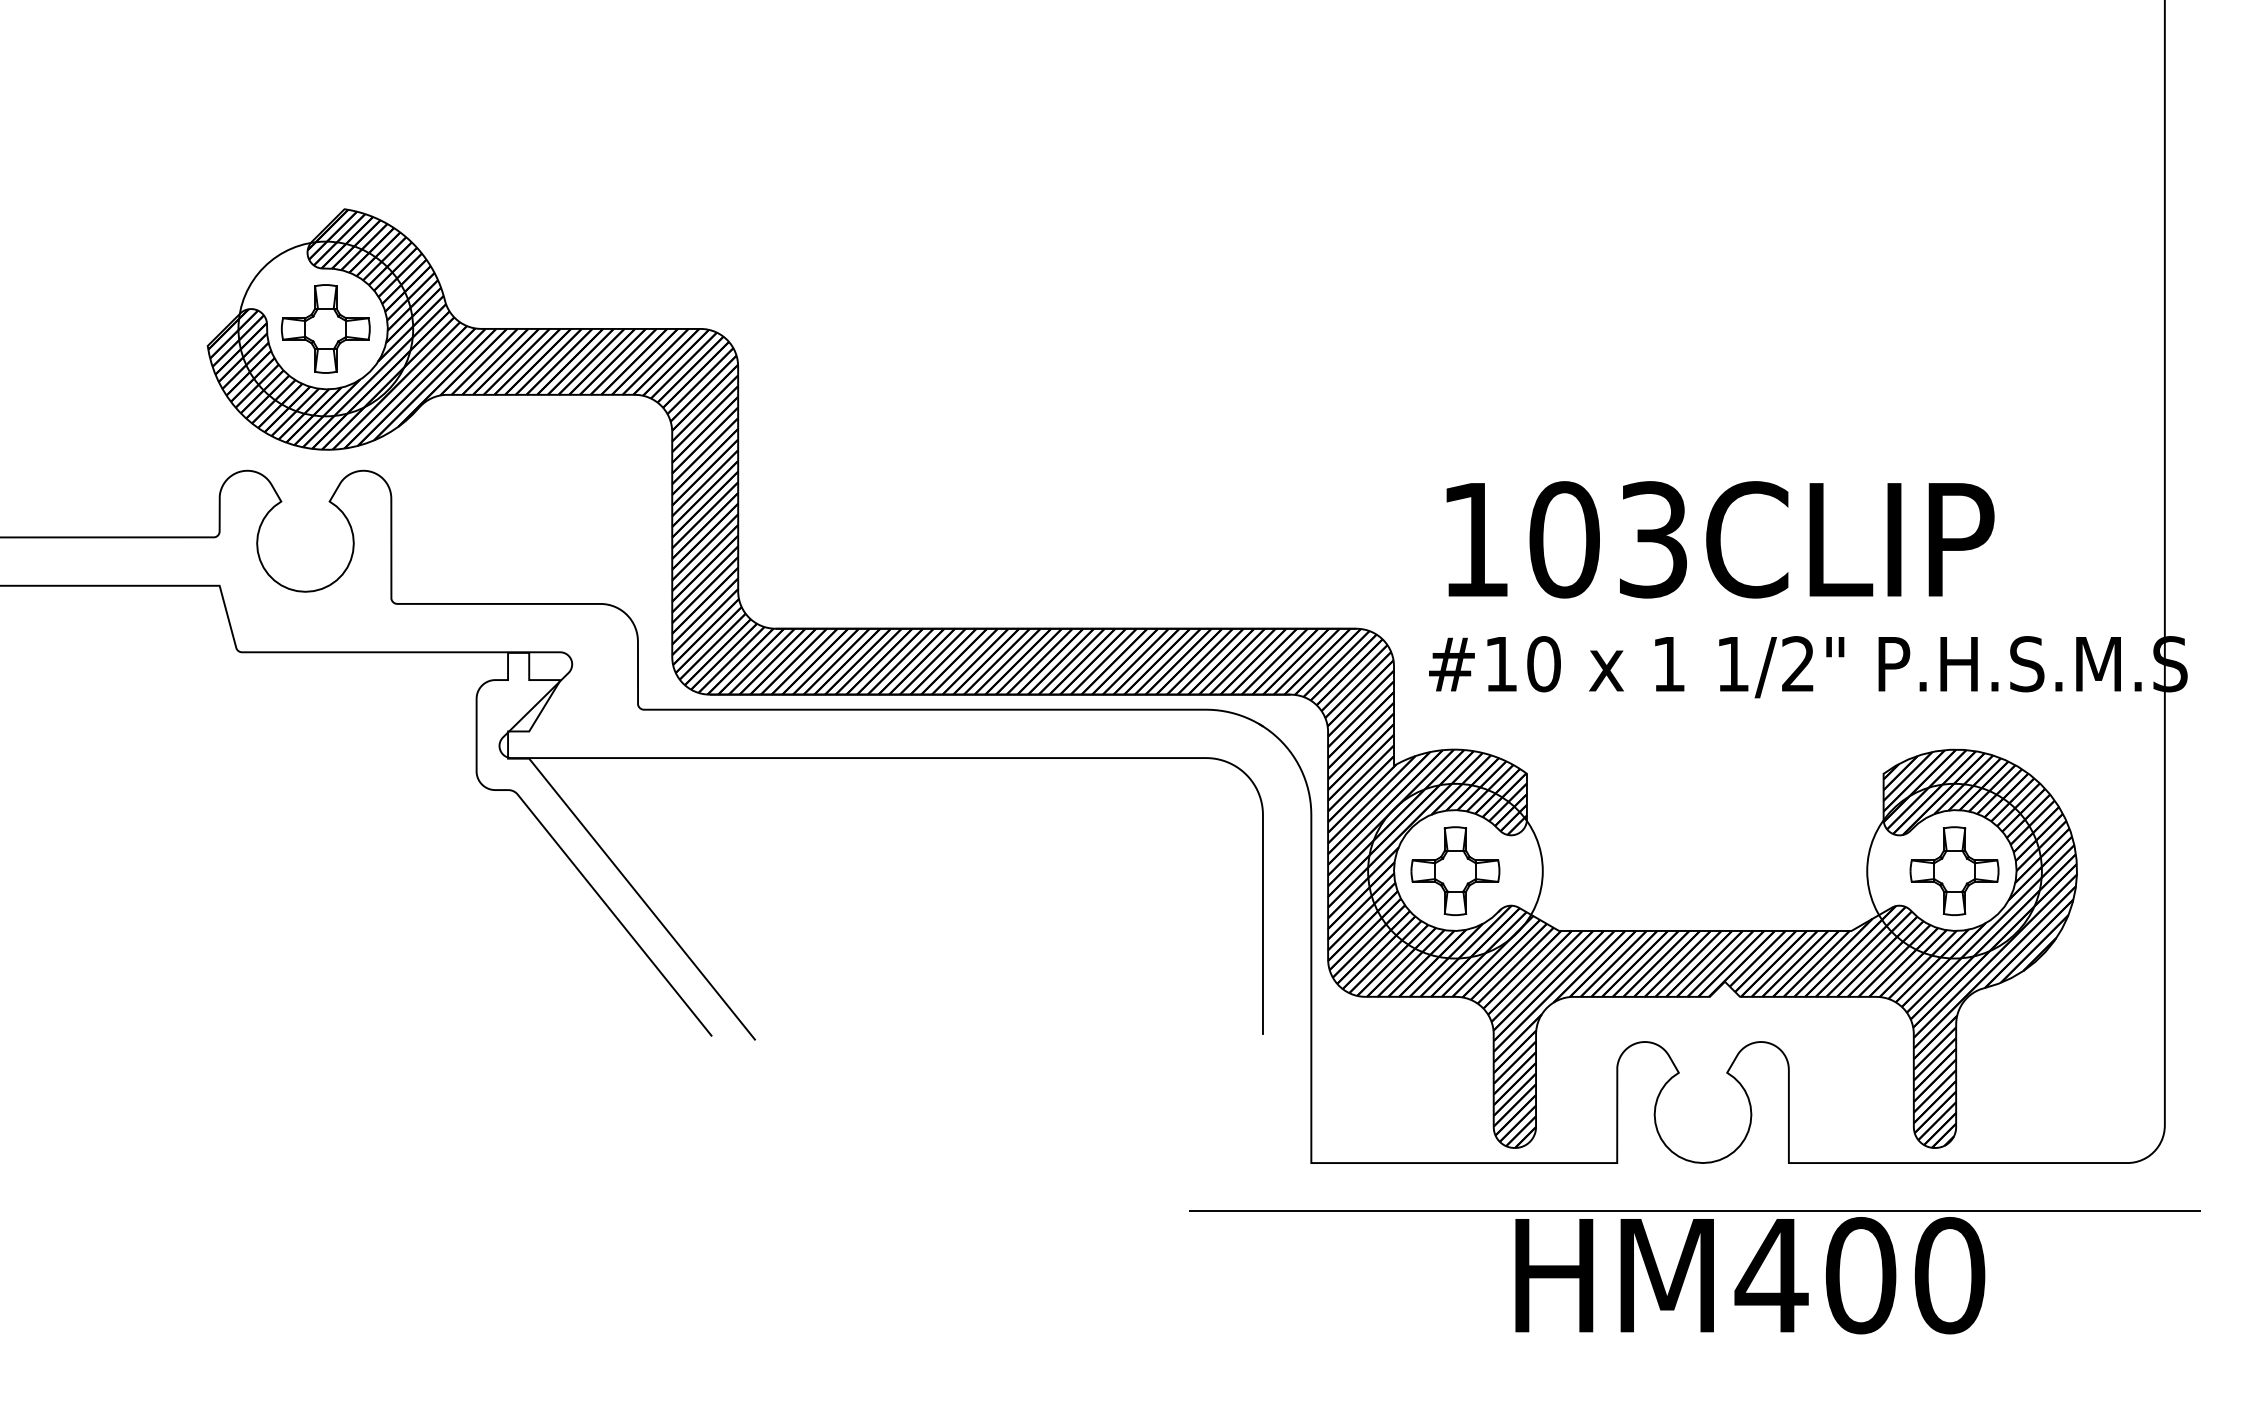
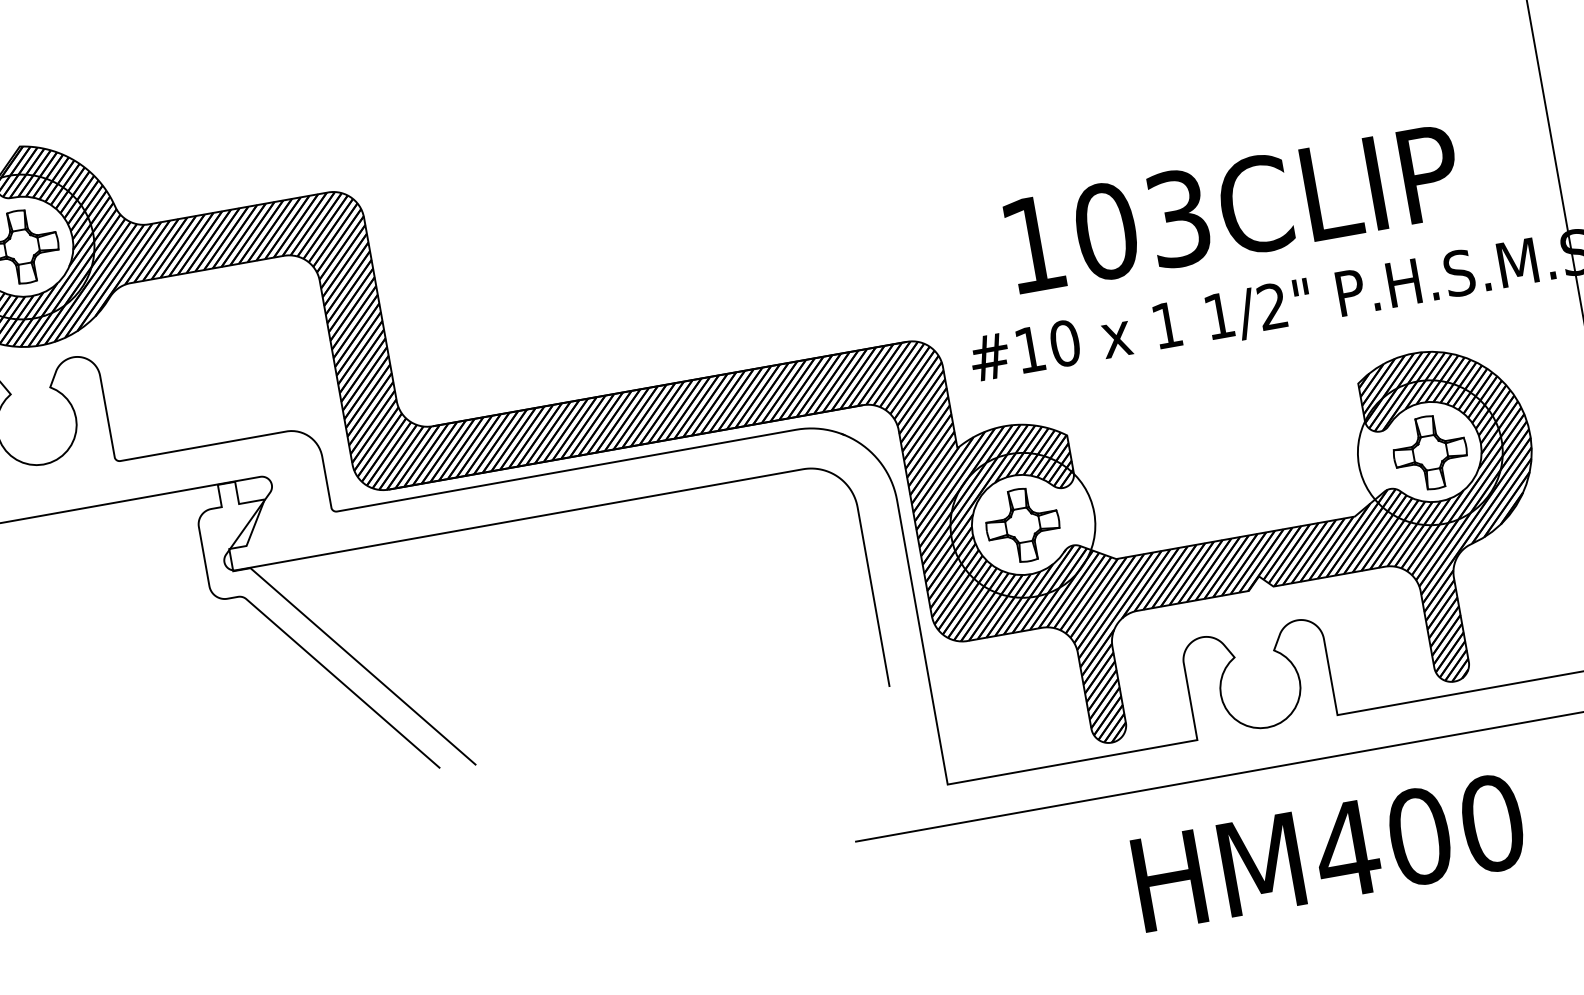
text: (1720, 539) -> (1233, 208), moved
text: (1750, 1275) -> (1329, 852), moved

